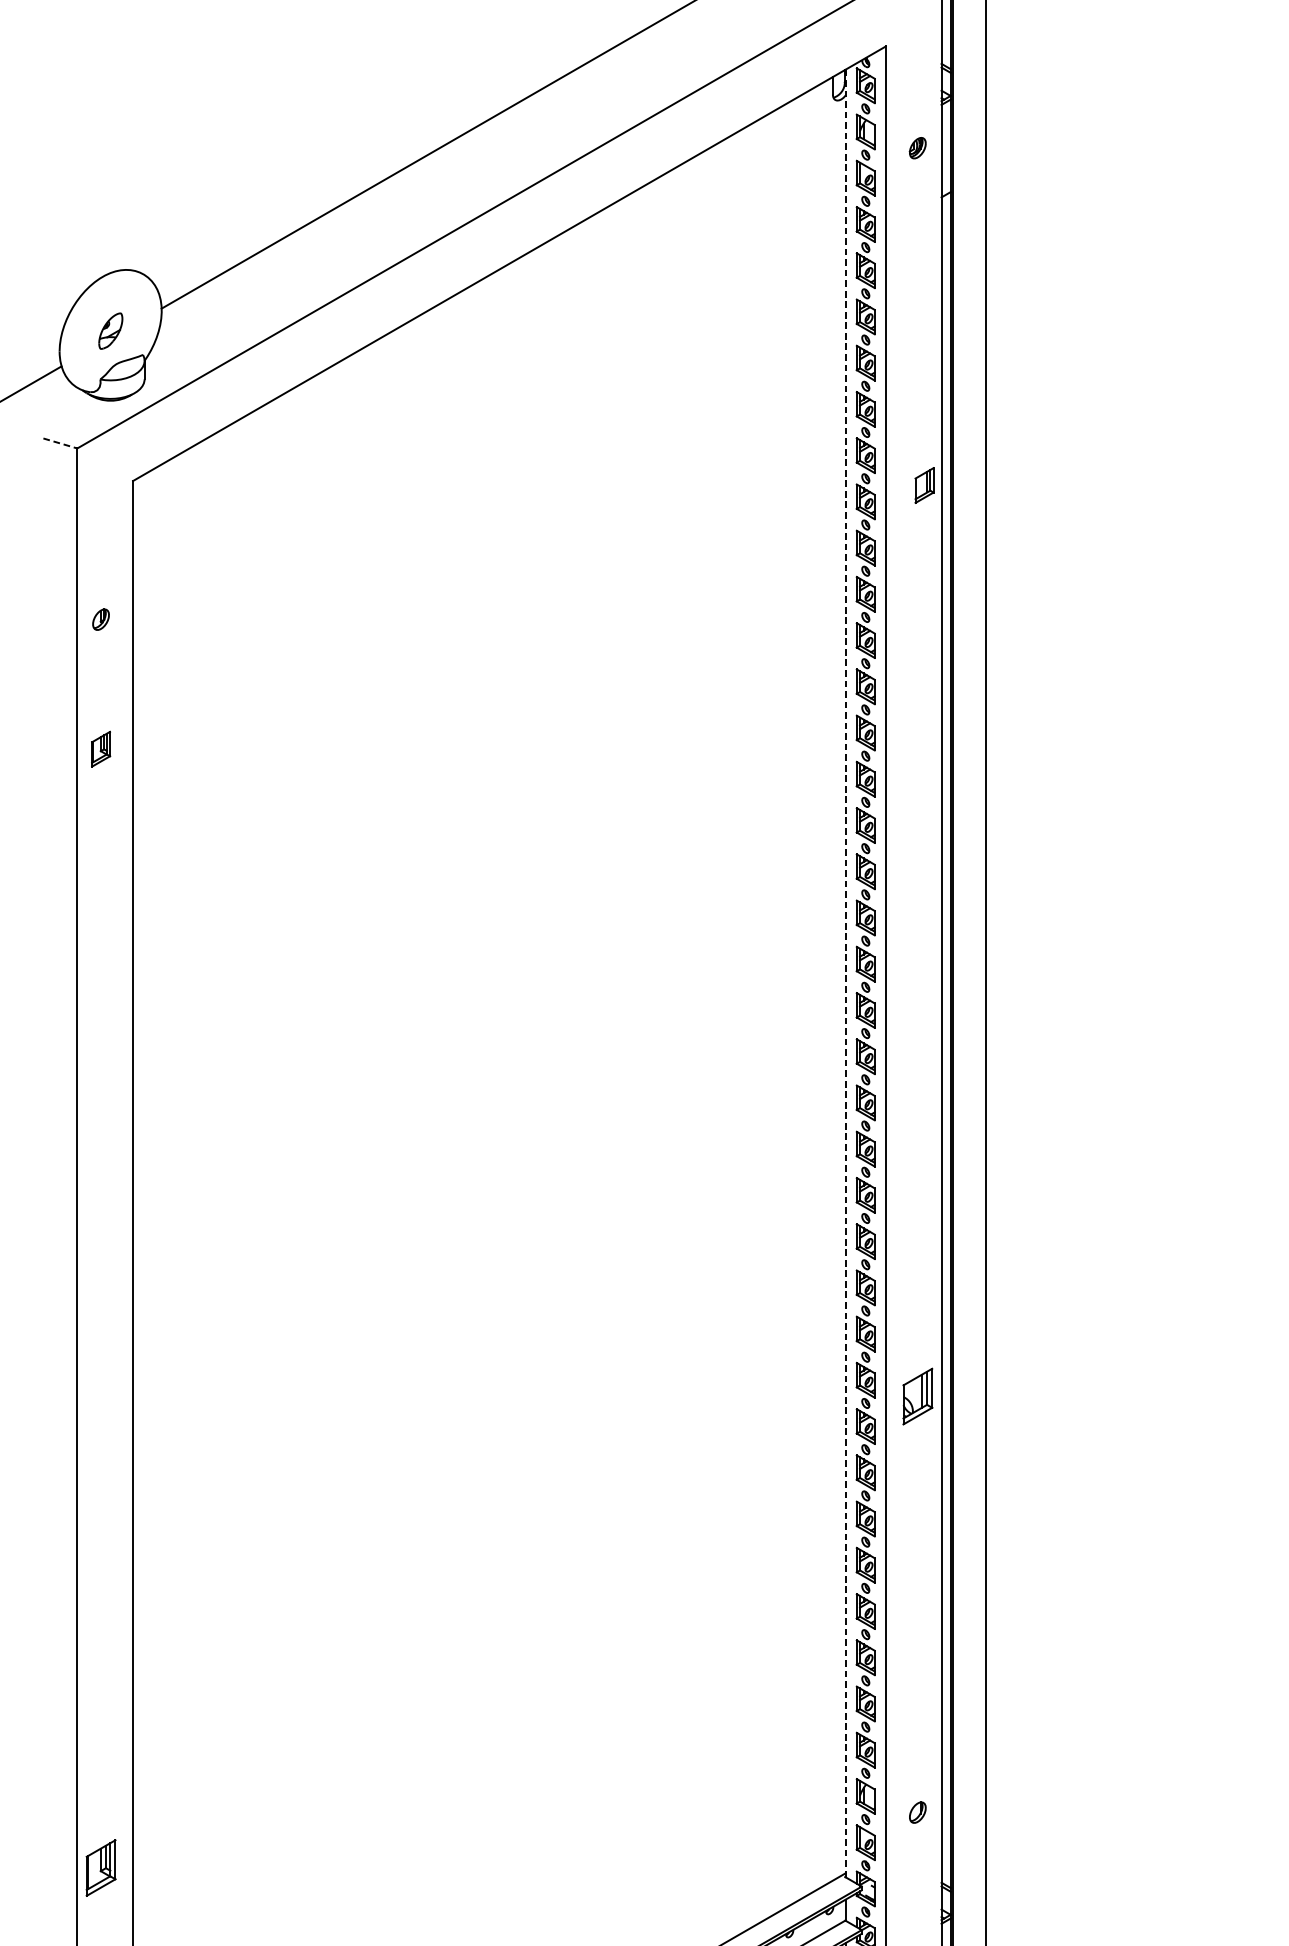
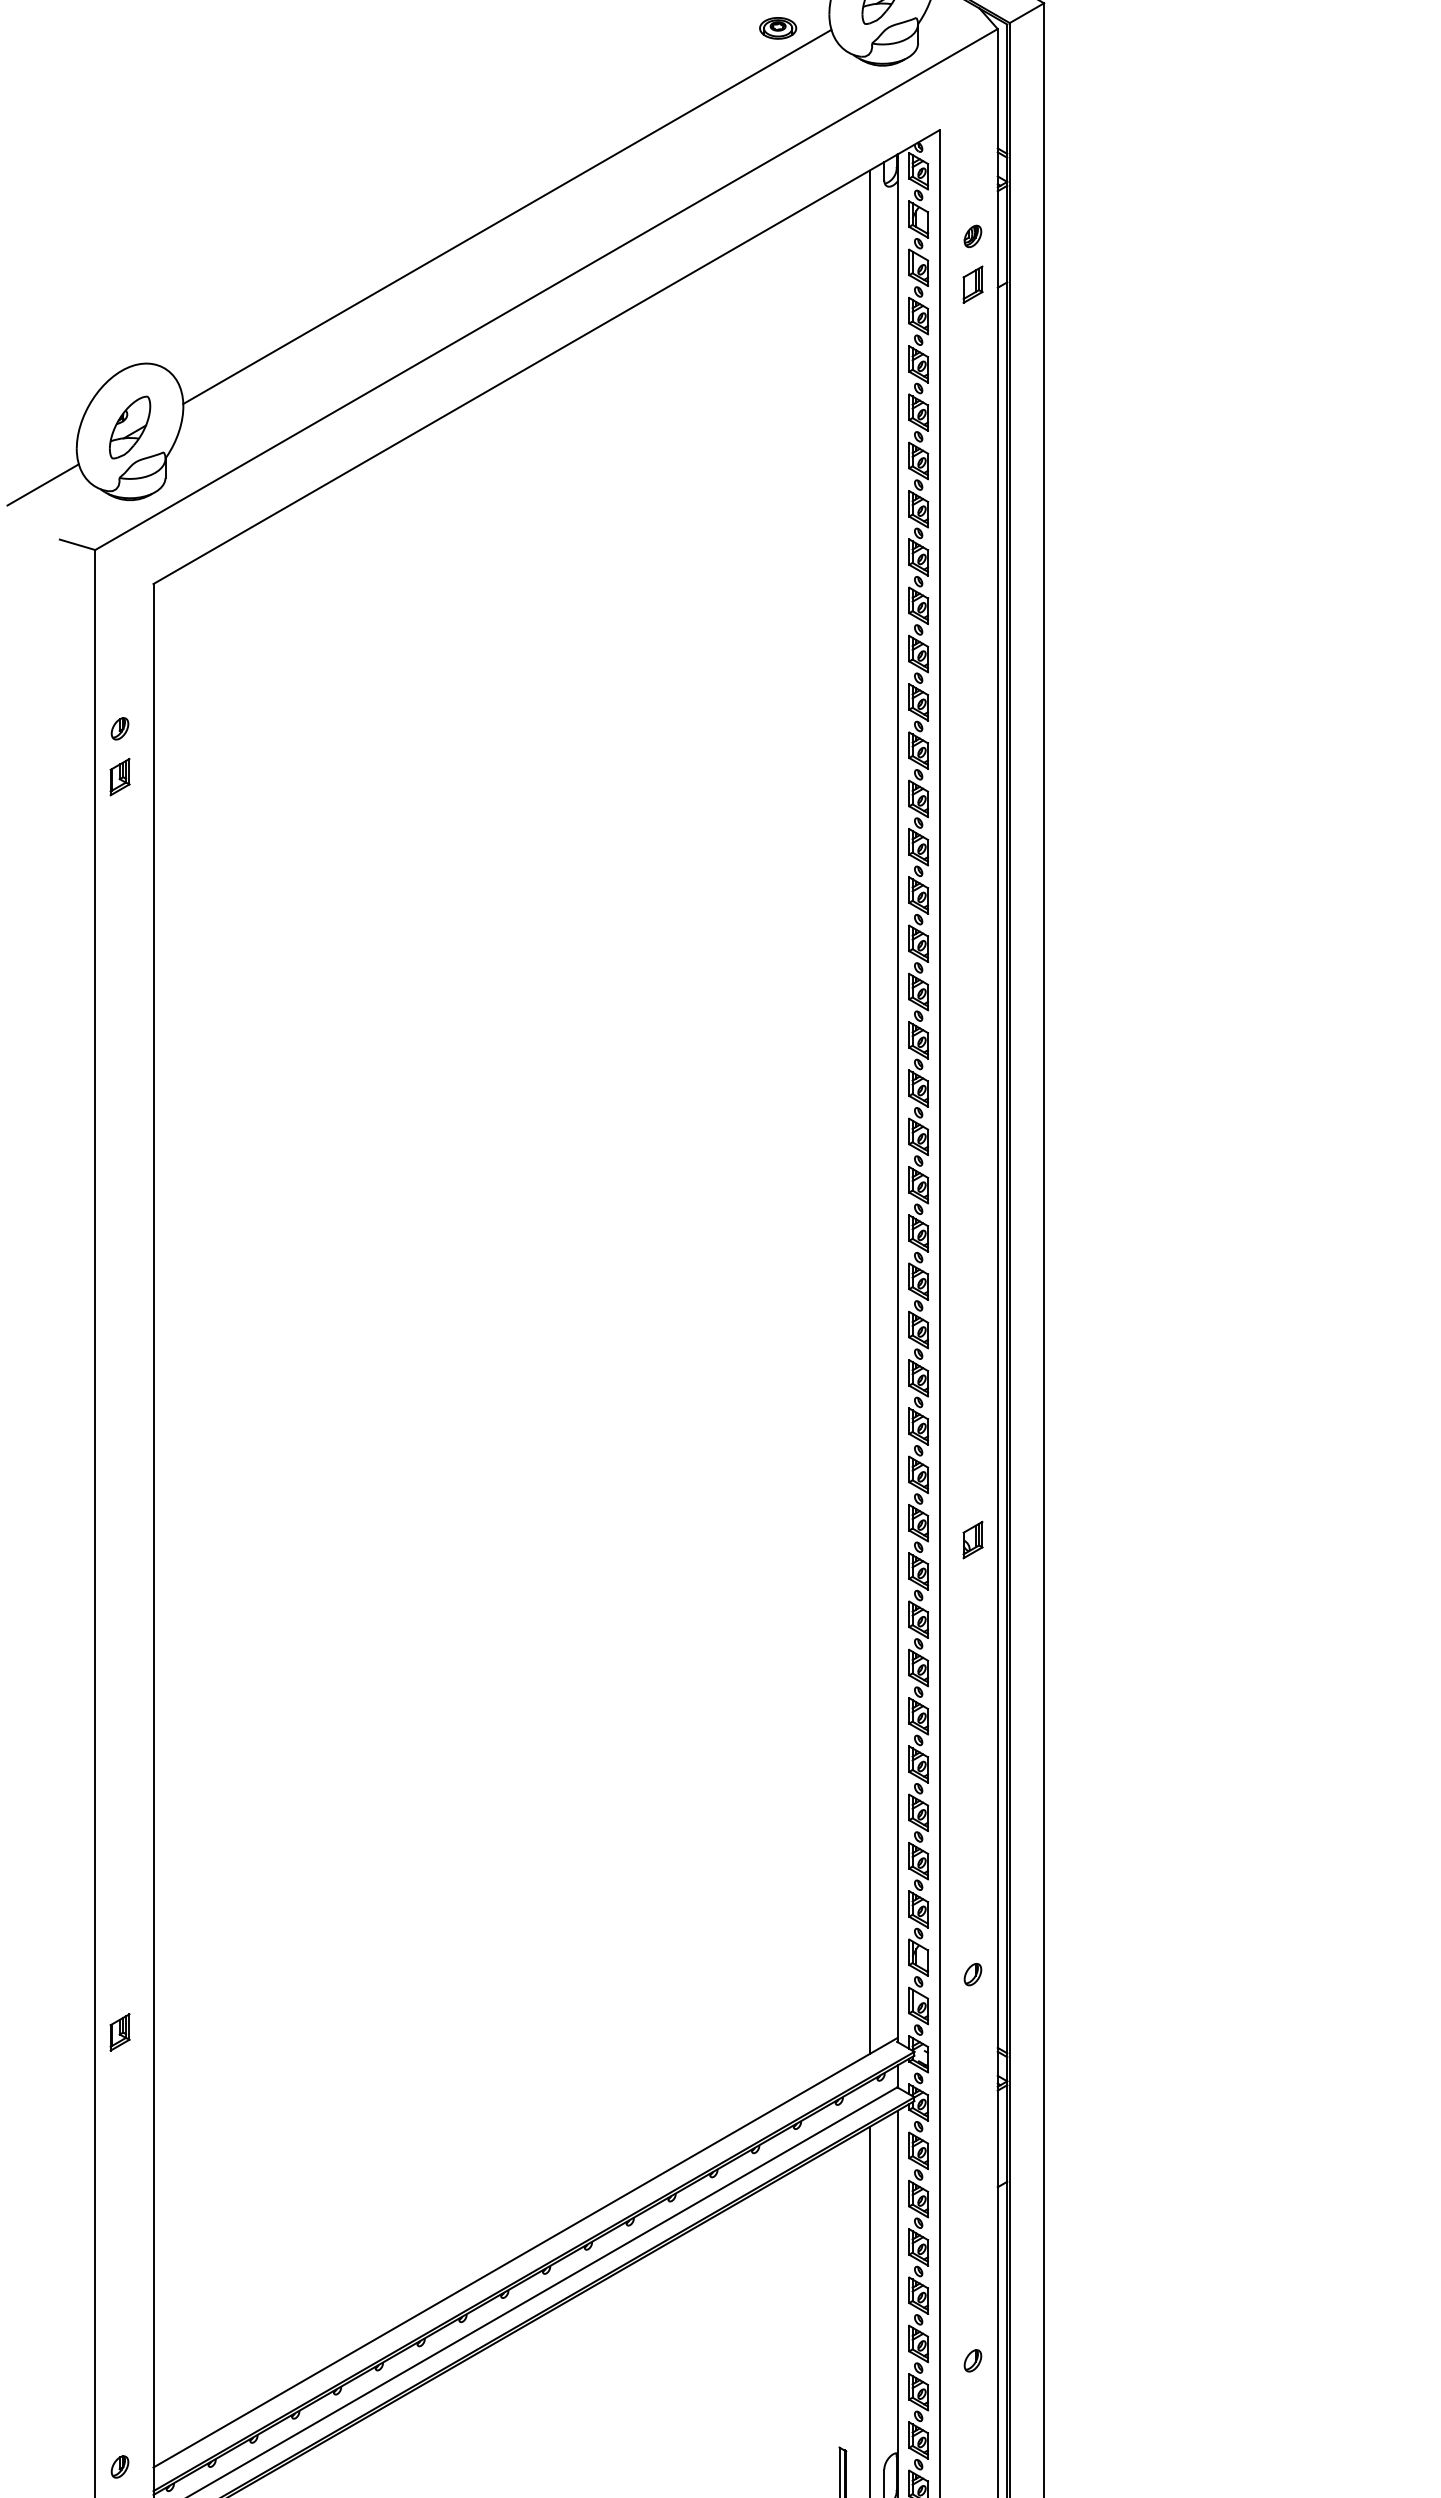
part: (111, 331) -> (130, 427), size x1.67
line: (61, 443) -> (78, 544), dashed -> solid
part: (924, 485) -> (972, 284), moved
part: (100, 749) -> (119, 777), moved
line: (845, 973) -> (897, 1098), dashed -> solid
line: (818, 987) -> (869, 1112), added
part: (917, 1395) -> (972, 1539), size x0.62
part: (100, 1868) -> (119, 2032), size x0.62

